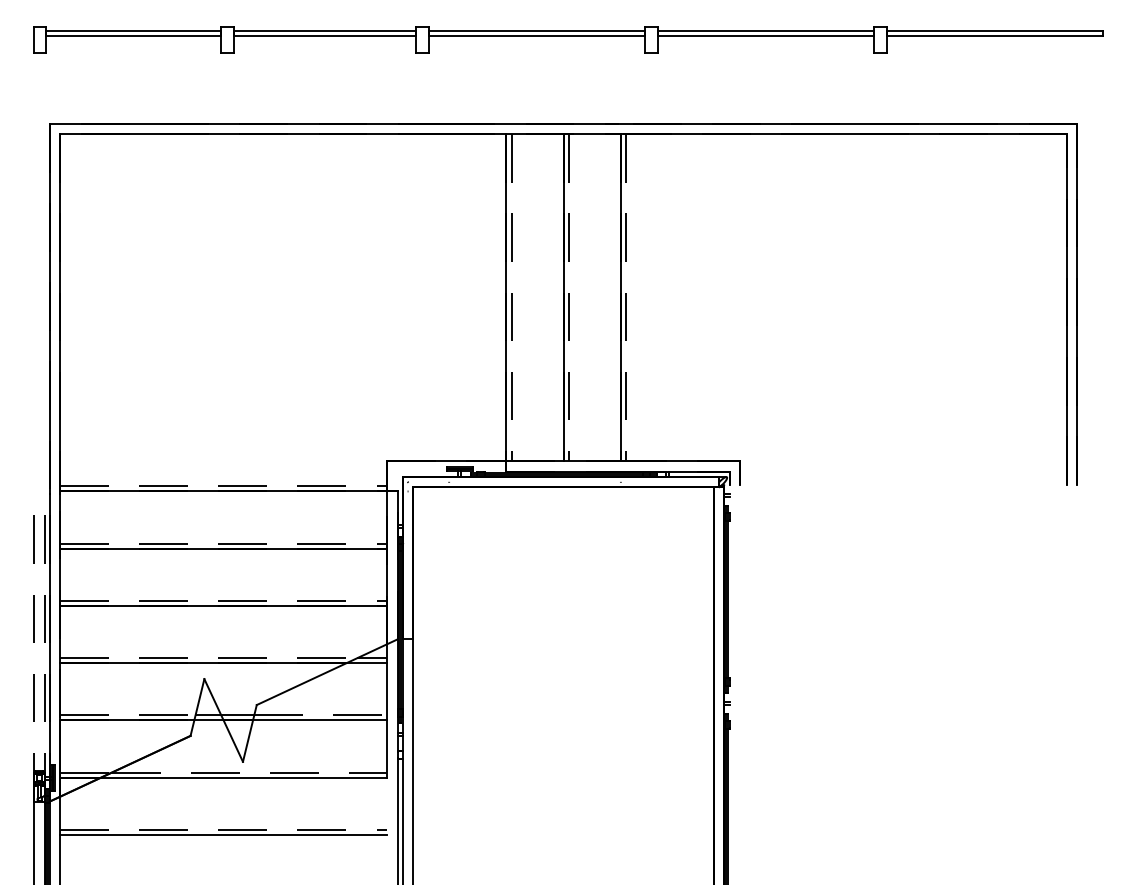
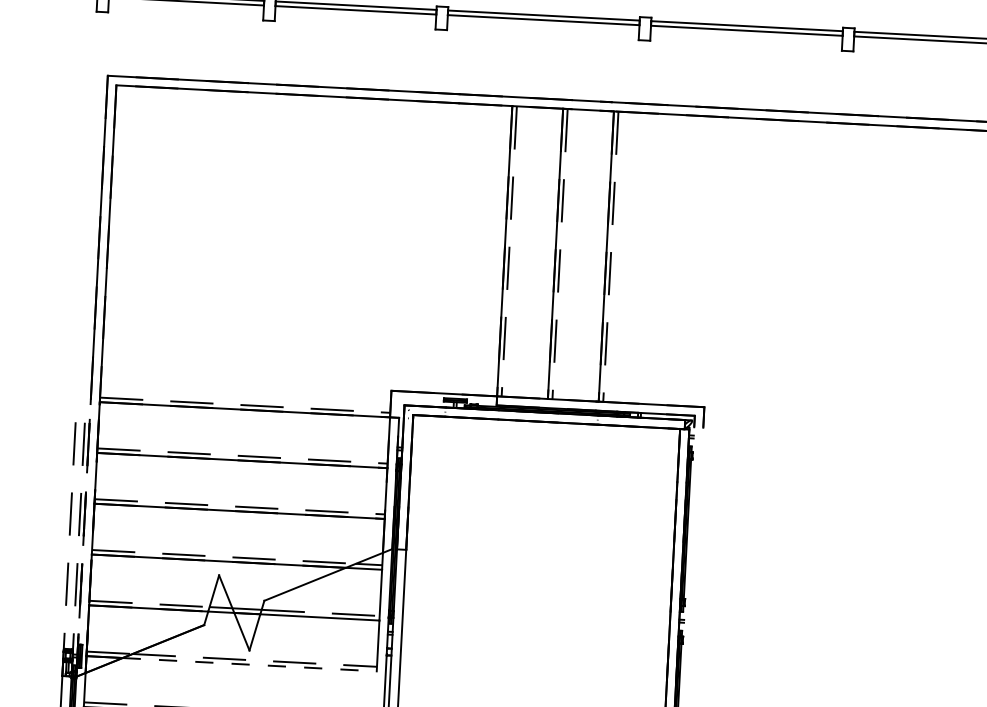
line: (49, 634) -> (83, 528), solid -> dashed
line: (244, 777) -> (250, 664), solid -> dashed

